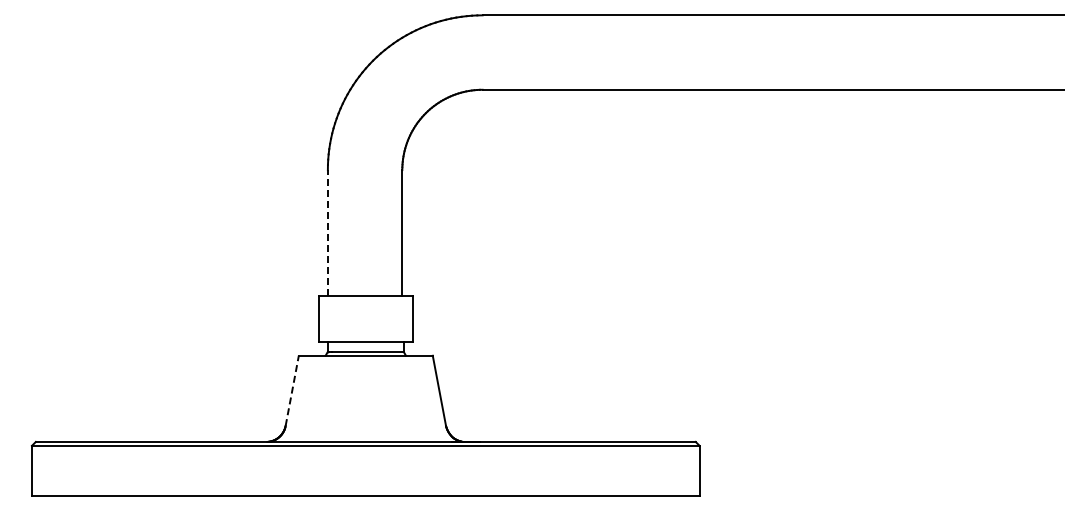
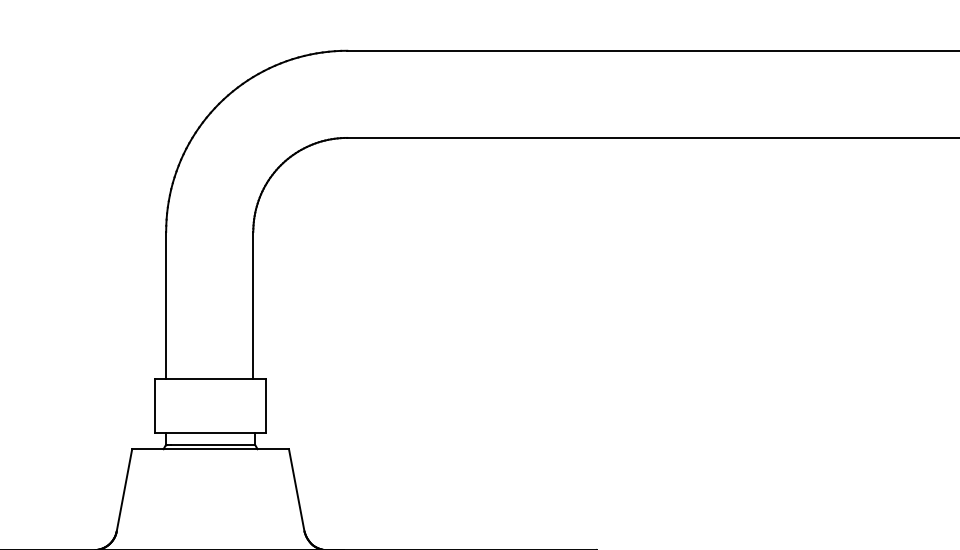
line: (327, 233) -> (165, 306), dashed -> solid
line: (292, 390) -> (124, 489), dashed -> solid

